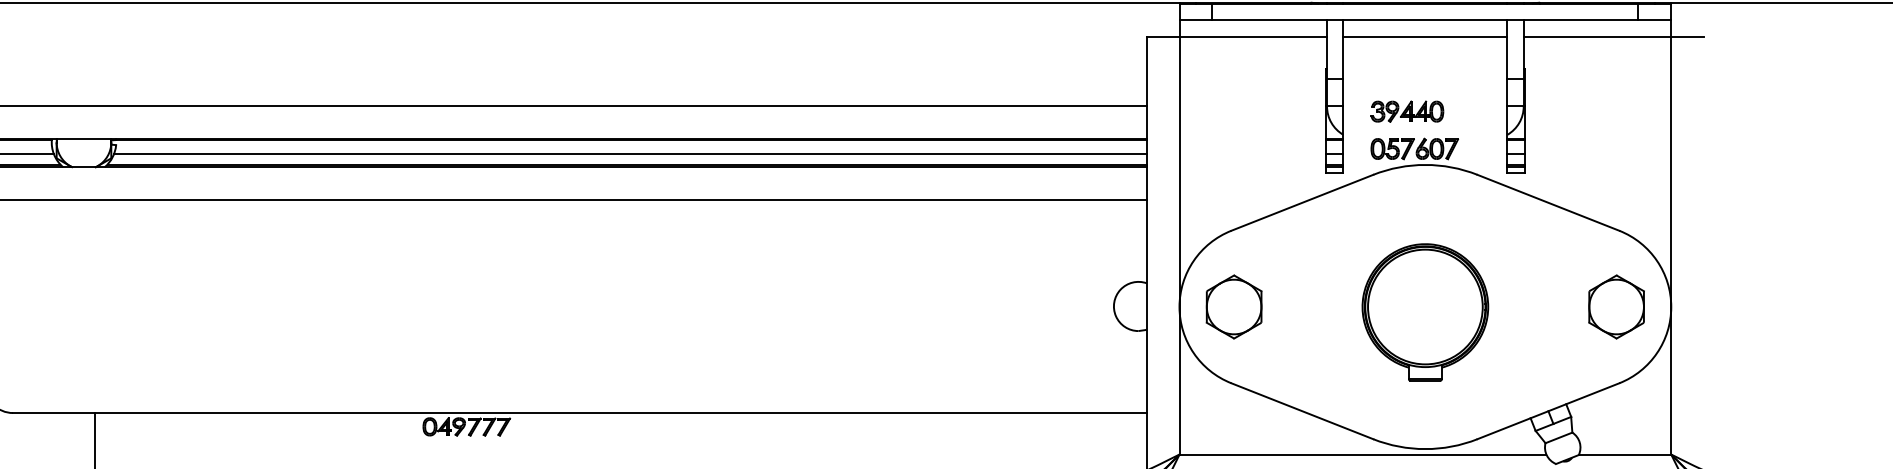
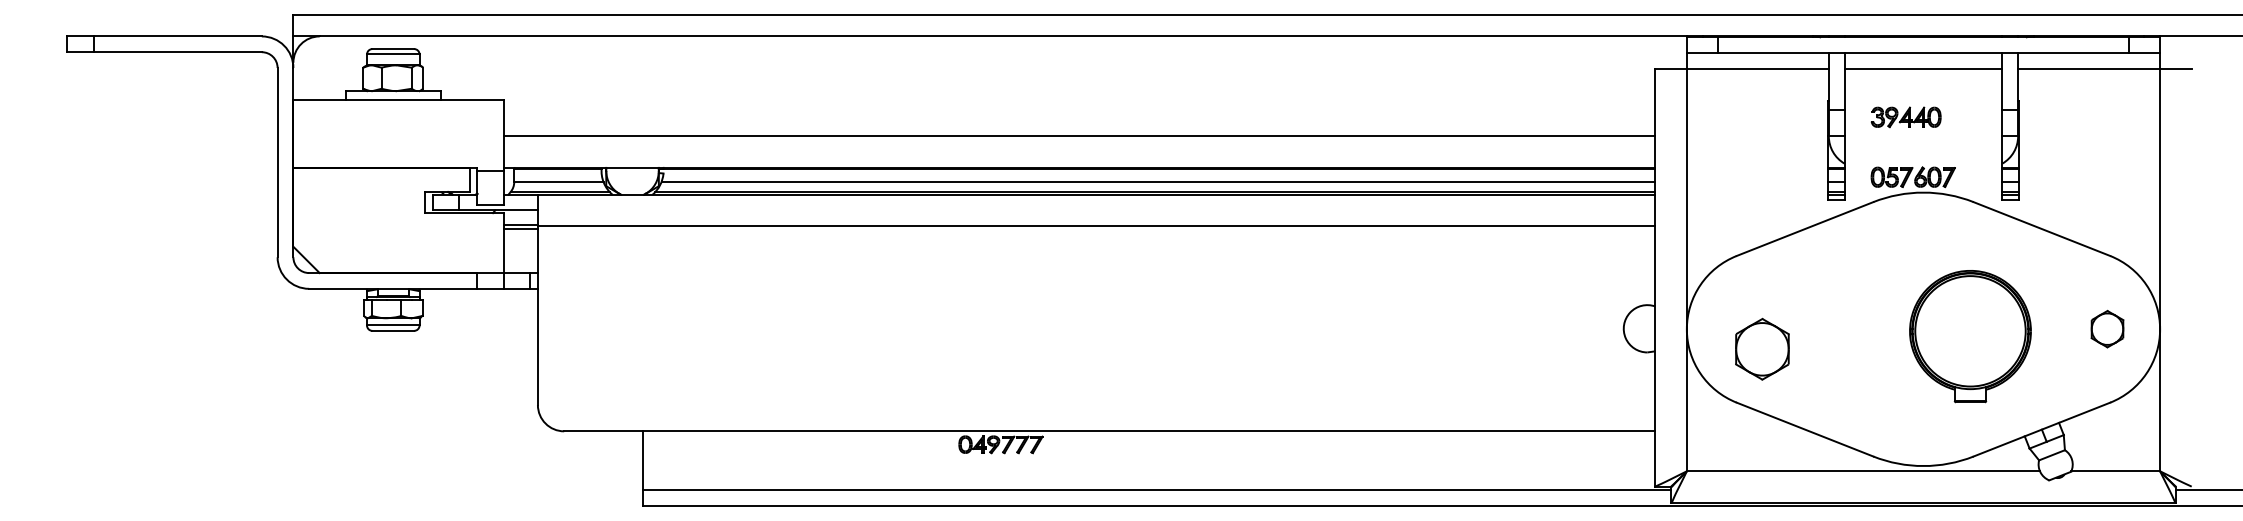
part: (1406, 111) -> (1905, 117), moved
part: (1234, 306) -> (1762, 348), moved
part: (1616, 306) -> (2107, 328), size x0.6
part: (1425, 312) -> (1970, 336), moved

